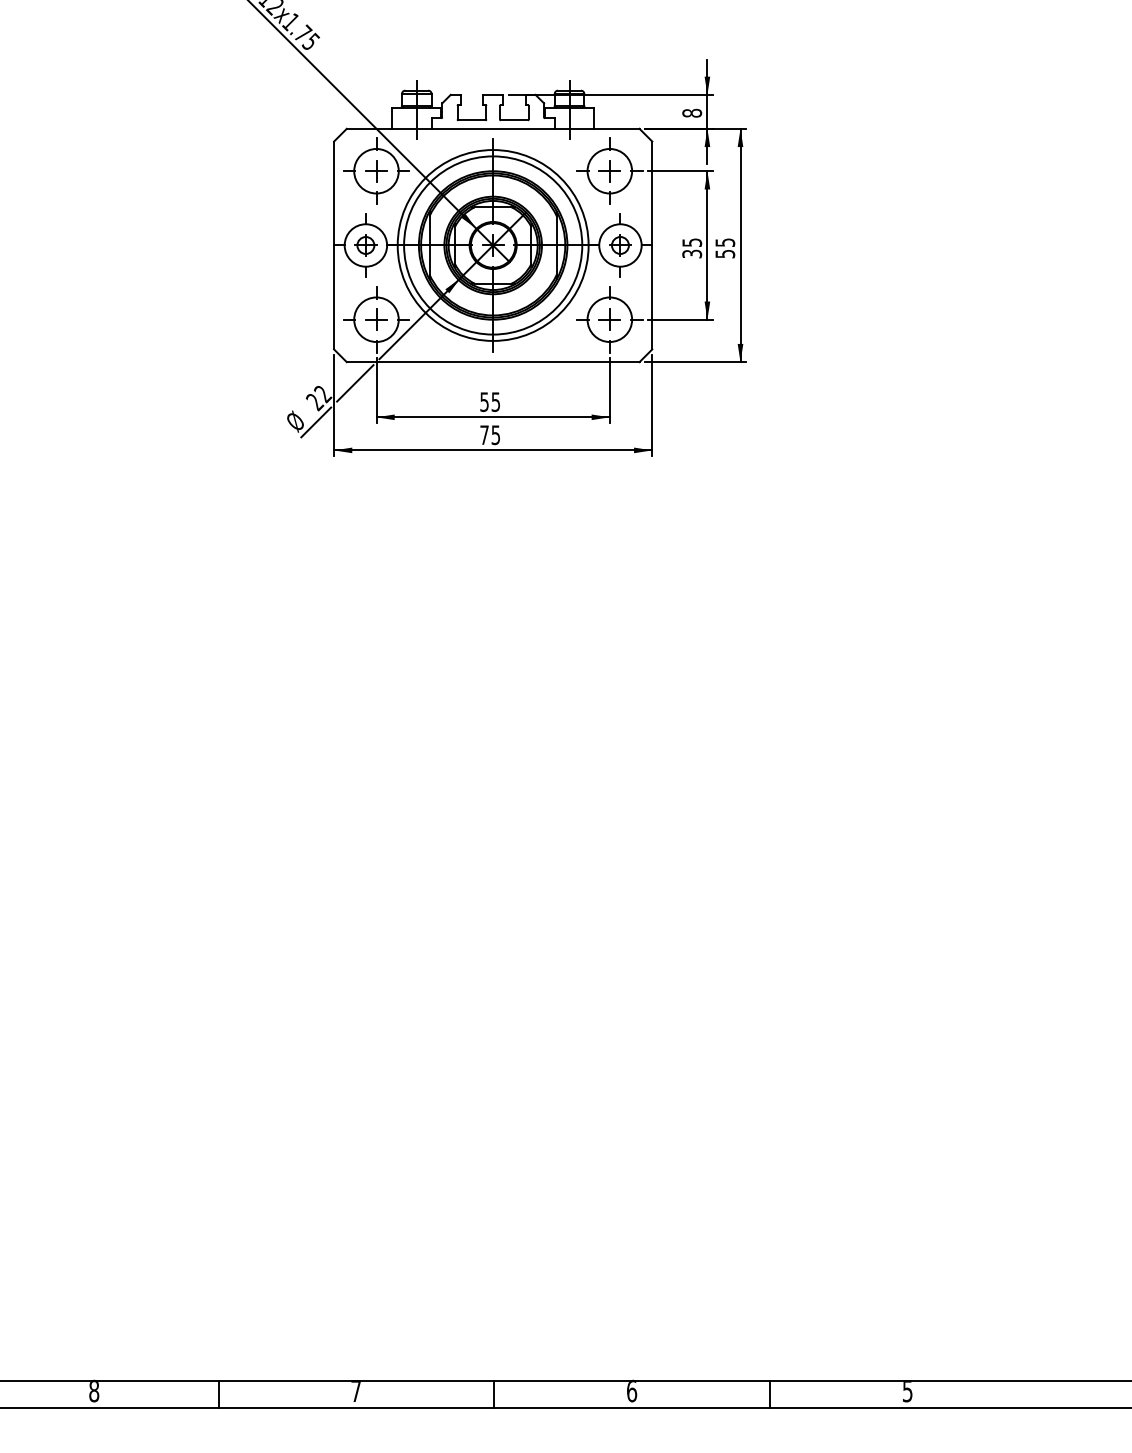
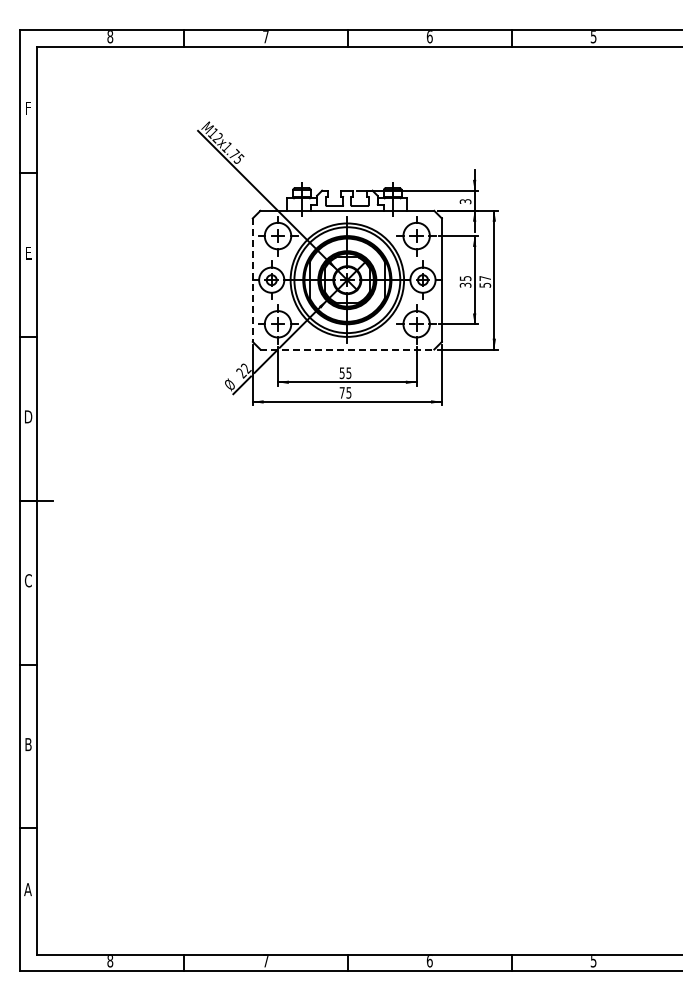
text: (692, 113) -> (465, 201), 8 -> 3
text: (725, 242) -> (485, 278), 55 -> 57
line: (333, 246) -> (252, 280), solid -> dashed
line: (493, 362) -> (347, 349), solid -> dashed

